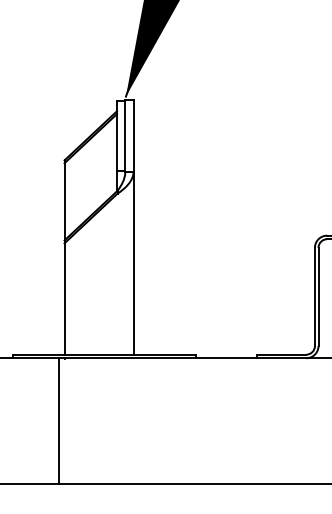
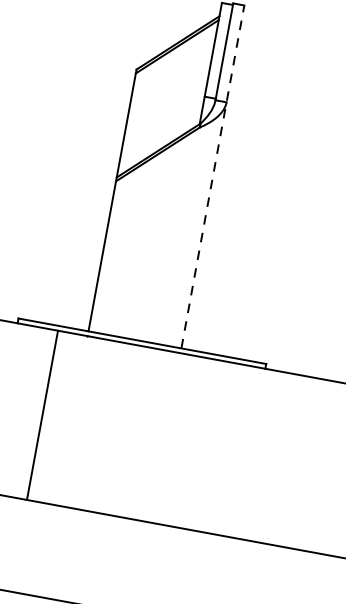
line: (133, 226) -> (213, 175), solid -> dashed
line: (58, 420) -> (42, 414), moved

